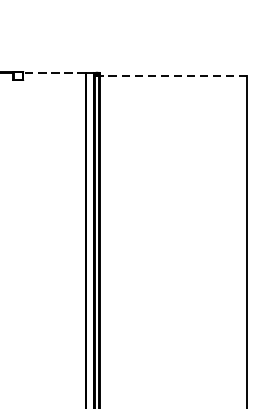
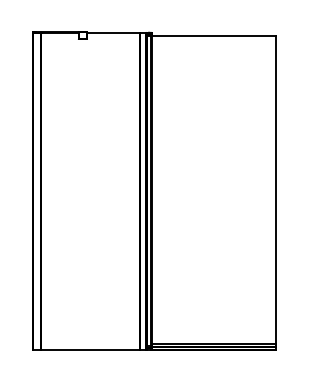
line: (53, 73) -> (112, 33), dashed -> solid
line: (173, 76) -> (213, 35), dashed -> solid

